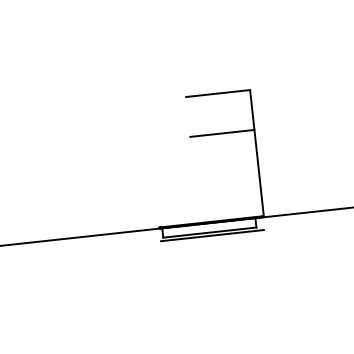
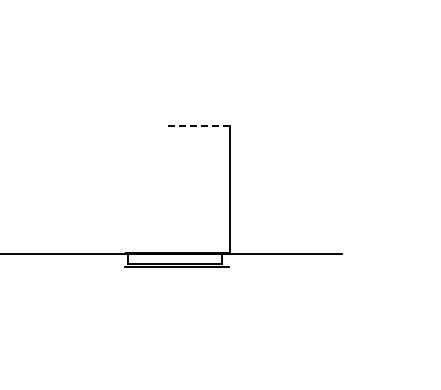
line: (217, 93) -> (197, 126), solid -> dashed
line: (221, 133) -> (197, 166), removed

